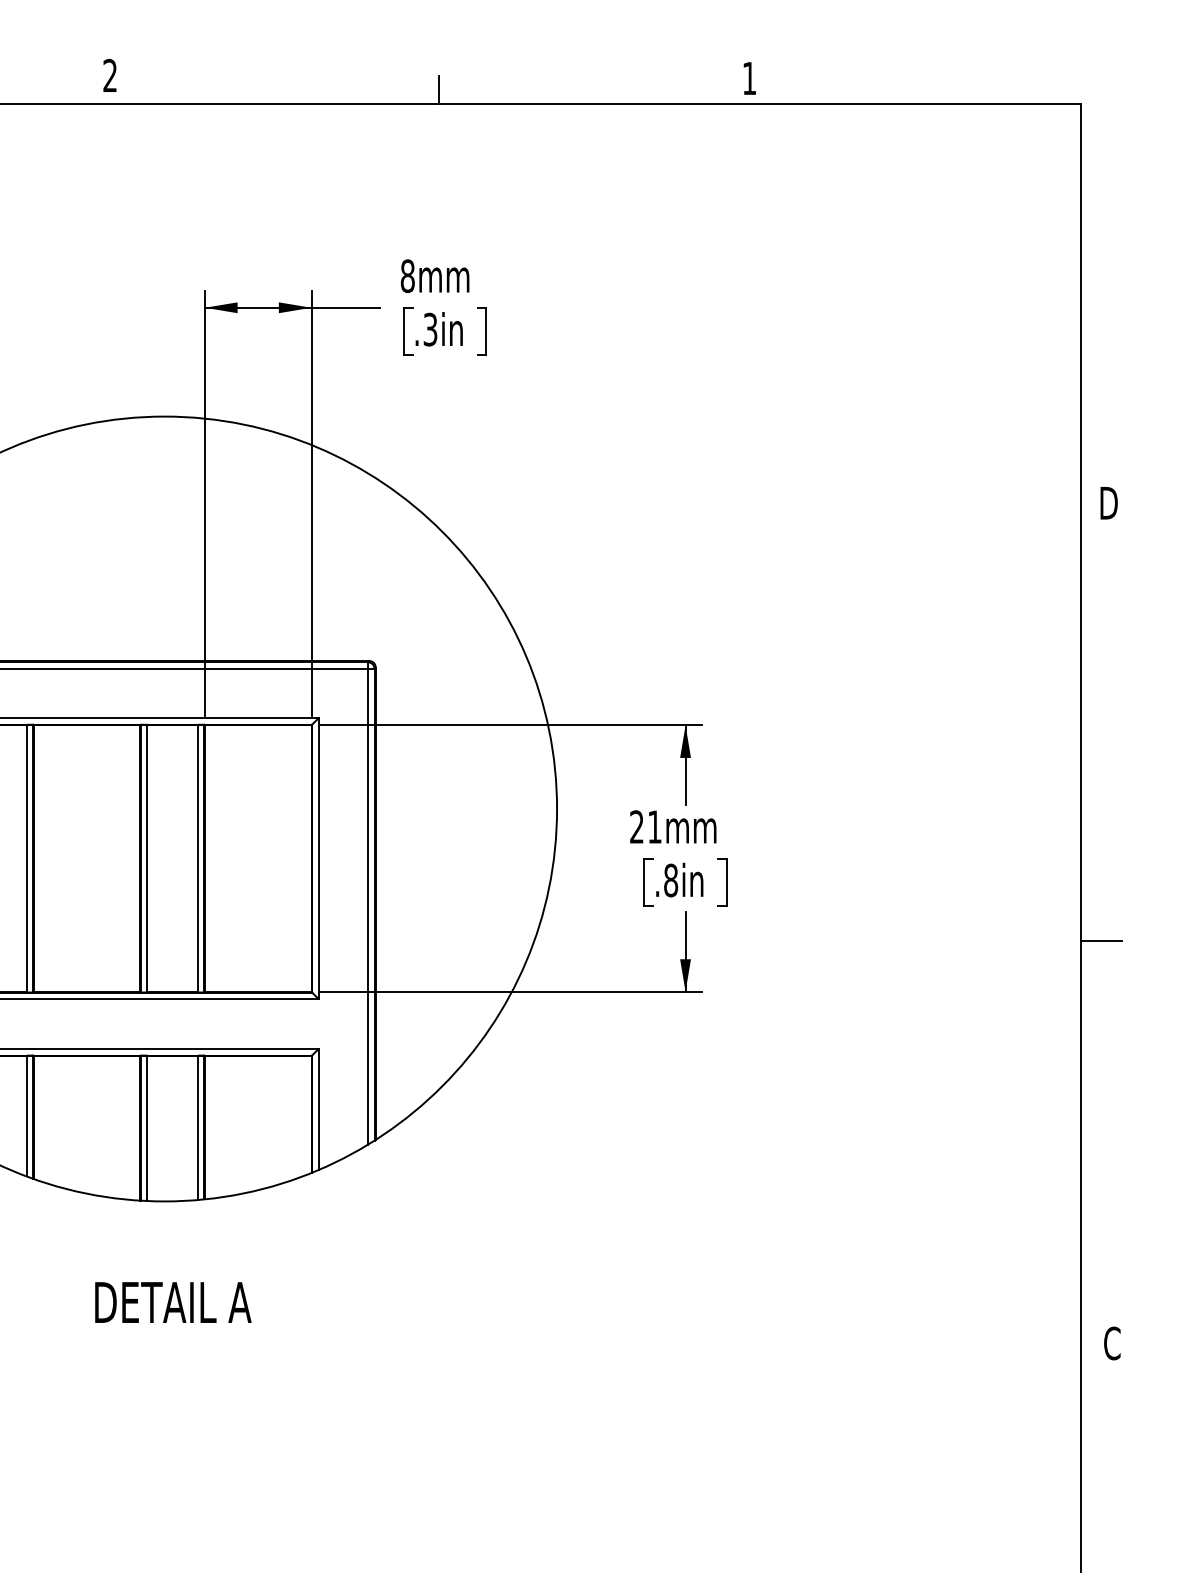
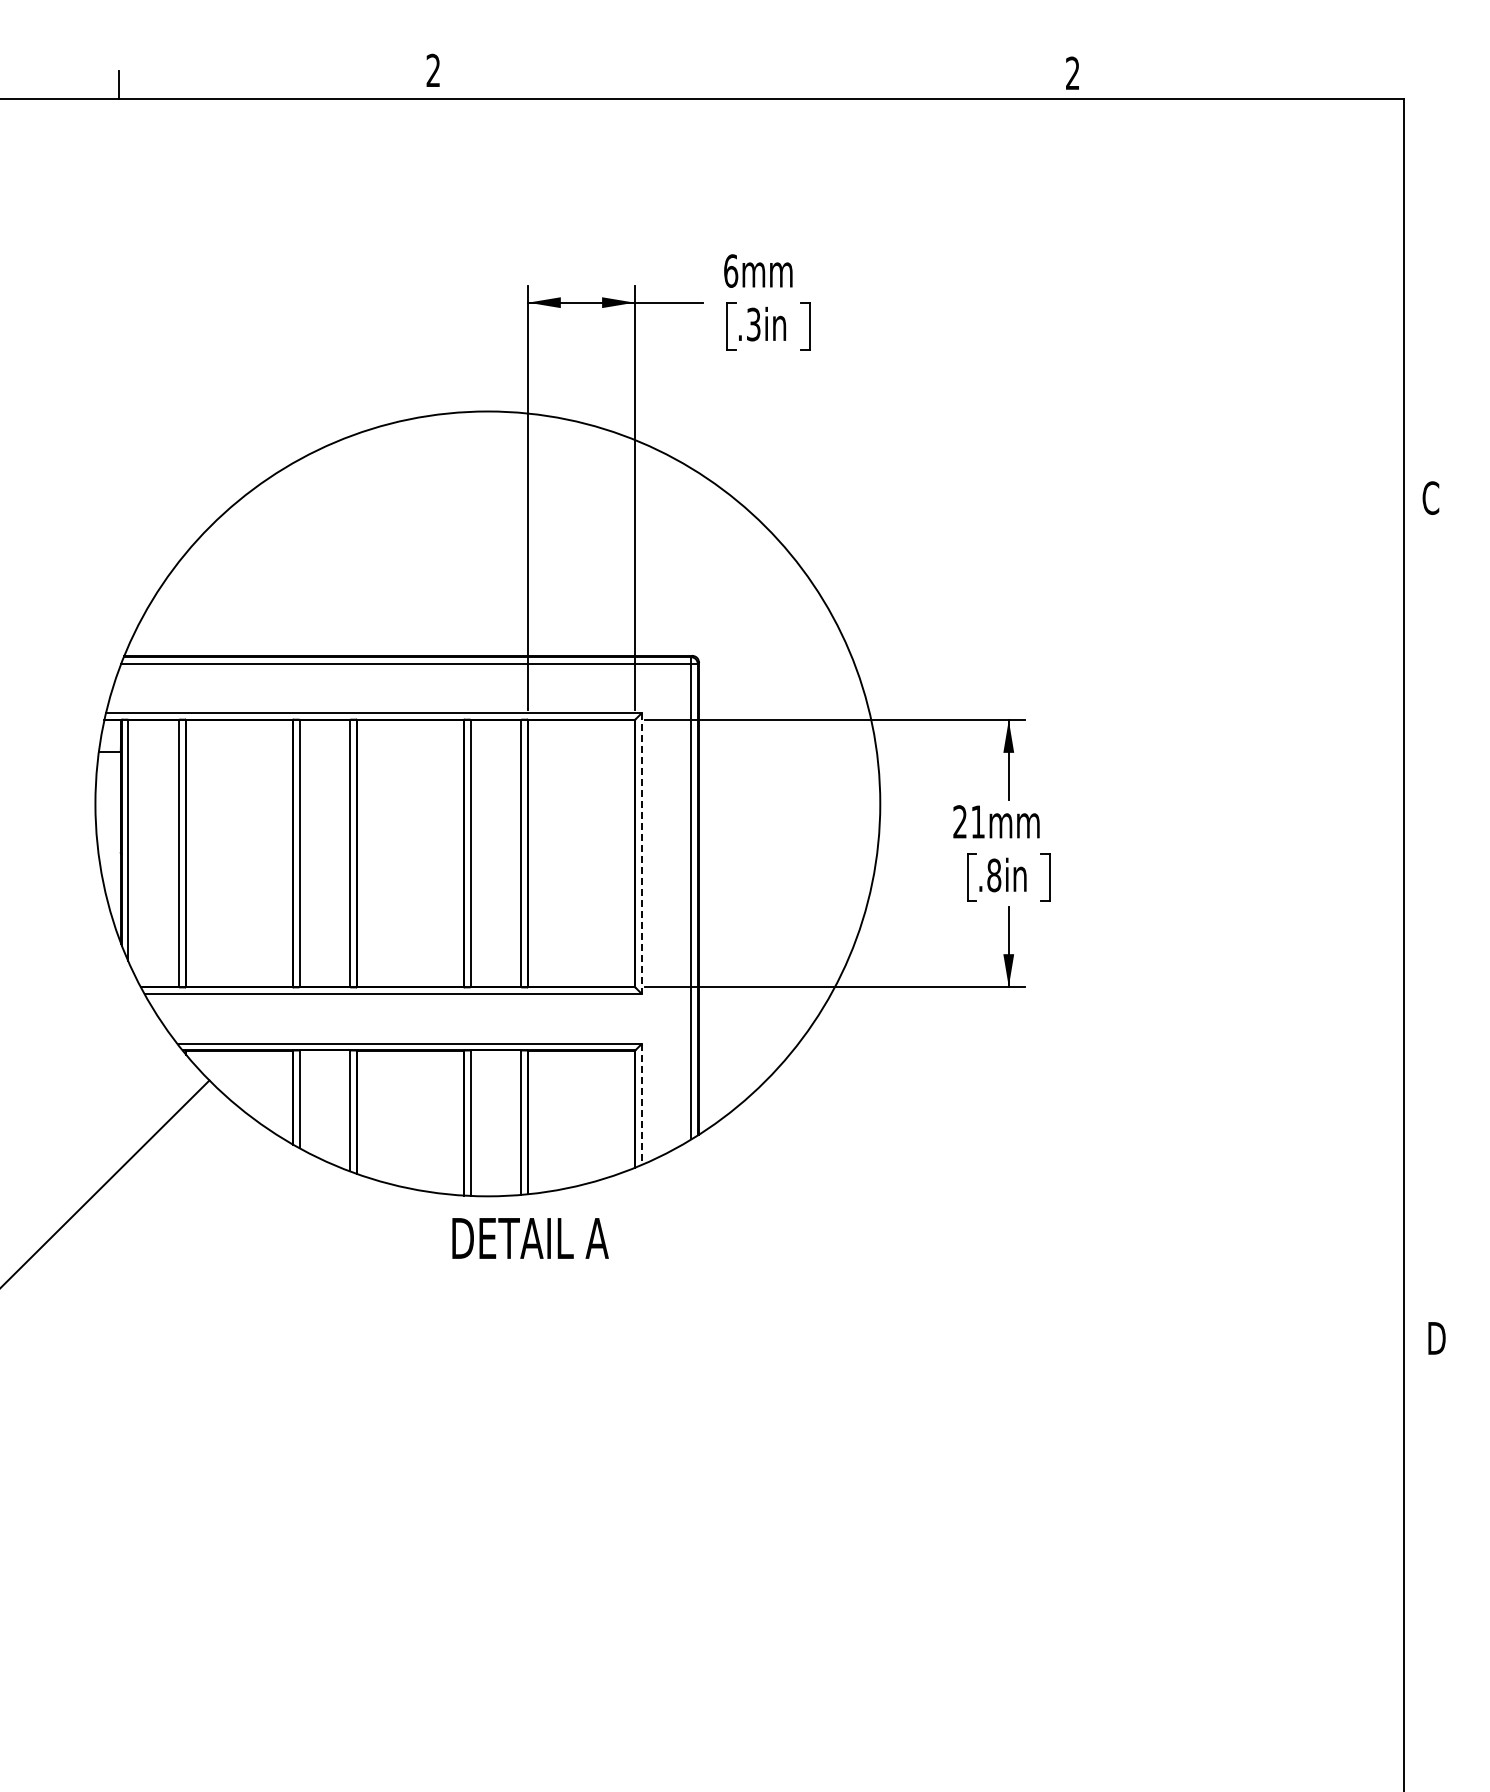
text: (749, 77) -> (1072, 72), 1 -> 2
line: (438, 89) -> (761, 84), removed
text: (408, 275) -> (731, 270), 8mm -> 6mm
text: (1108, 502) -> (1431, 497), D -> C
line: (318, 859) -> (641, 854), solid -> dashed
line: (1101, 941) -> (1424, 936), removed
line: (318, 1109) -> (641, 1104), solid -> dashed
text: (173, 1302) -> (530, 1238), moved
text: (1113, 1343) -> (1436, 1338), C -> D

